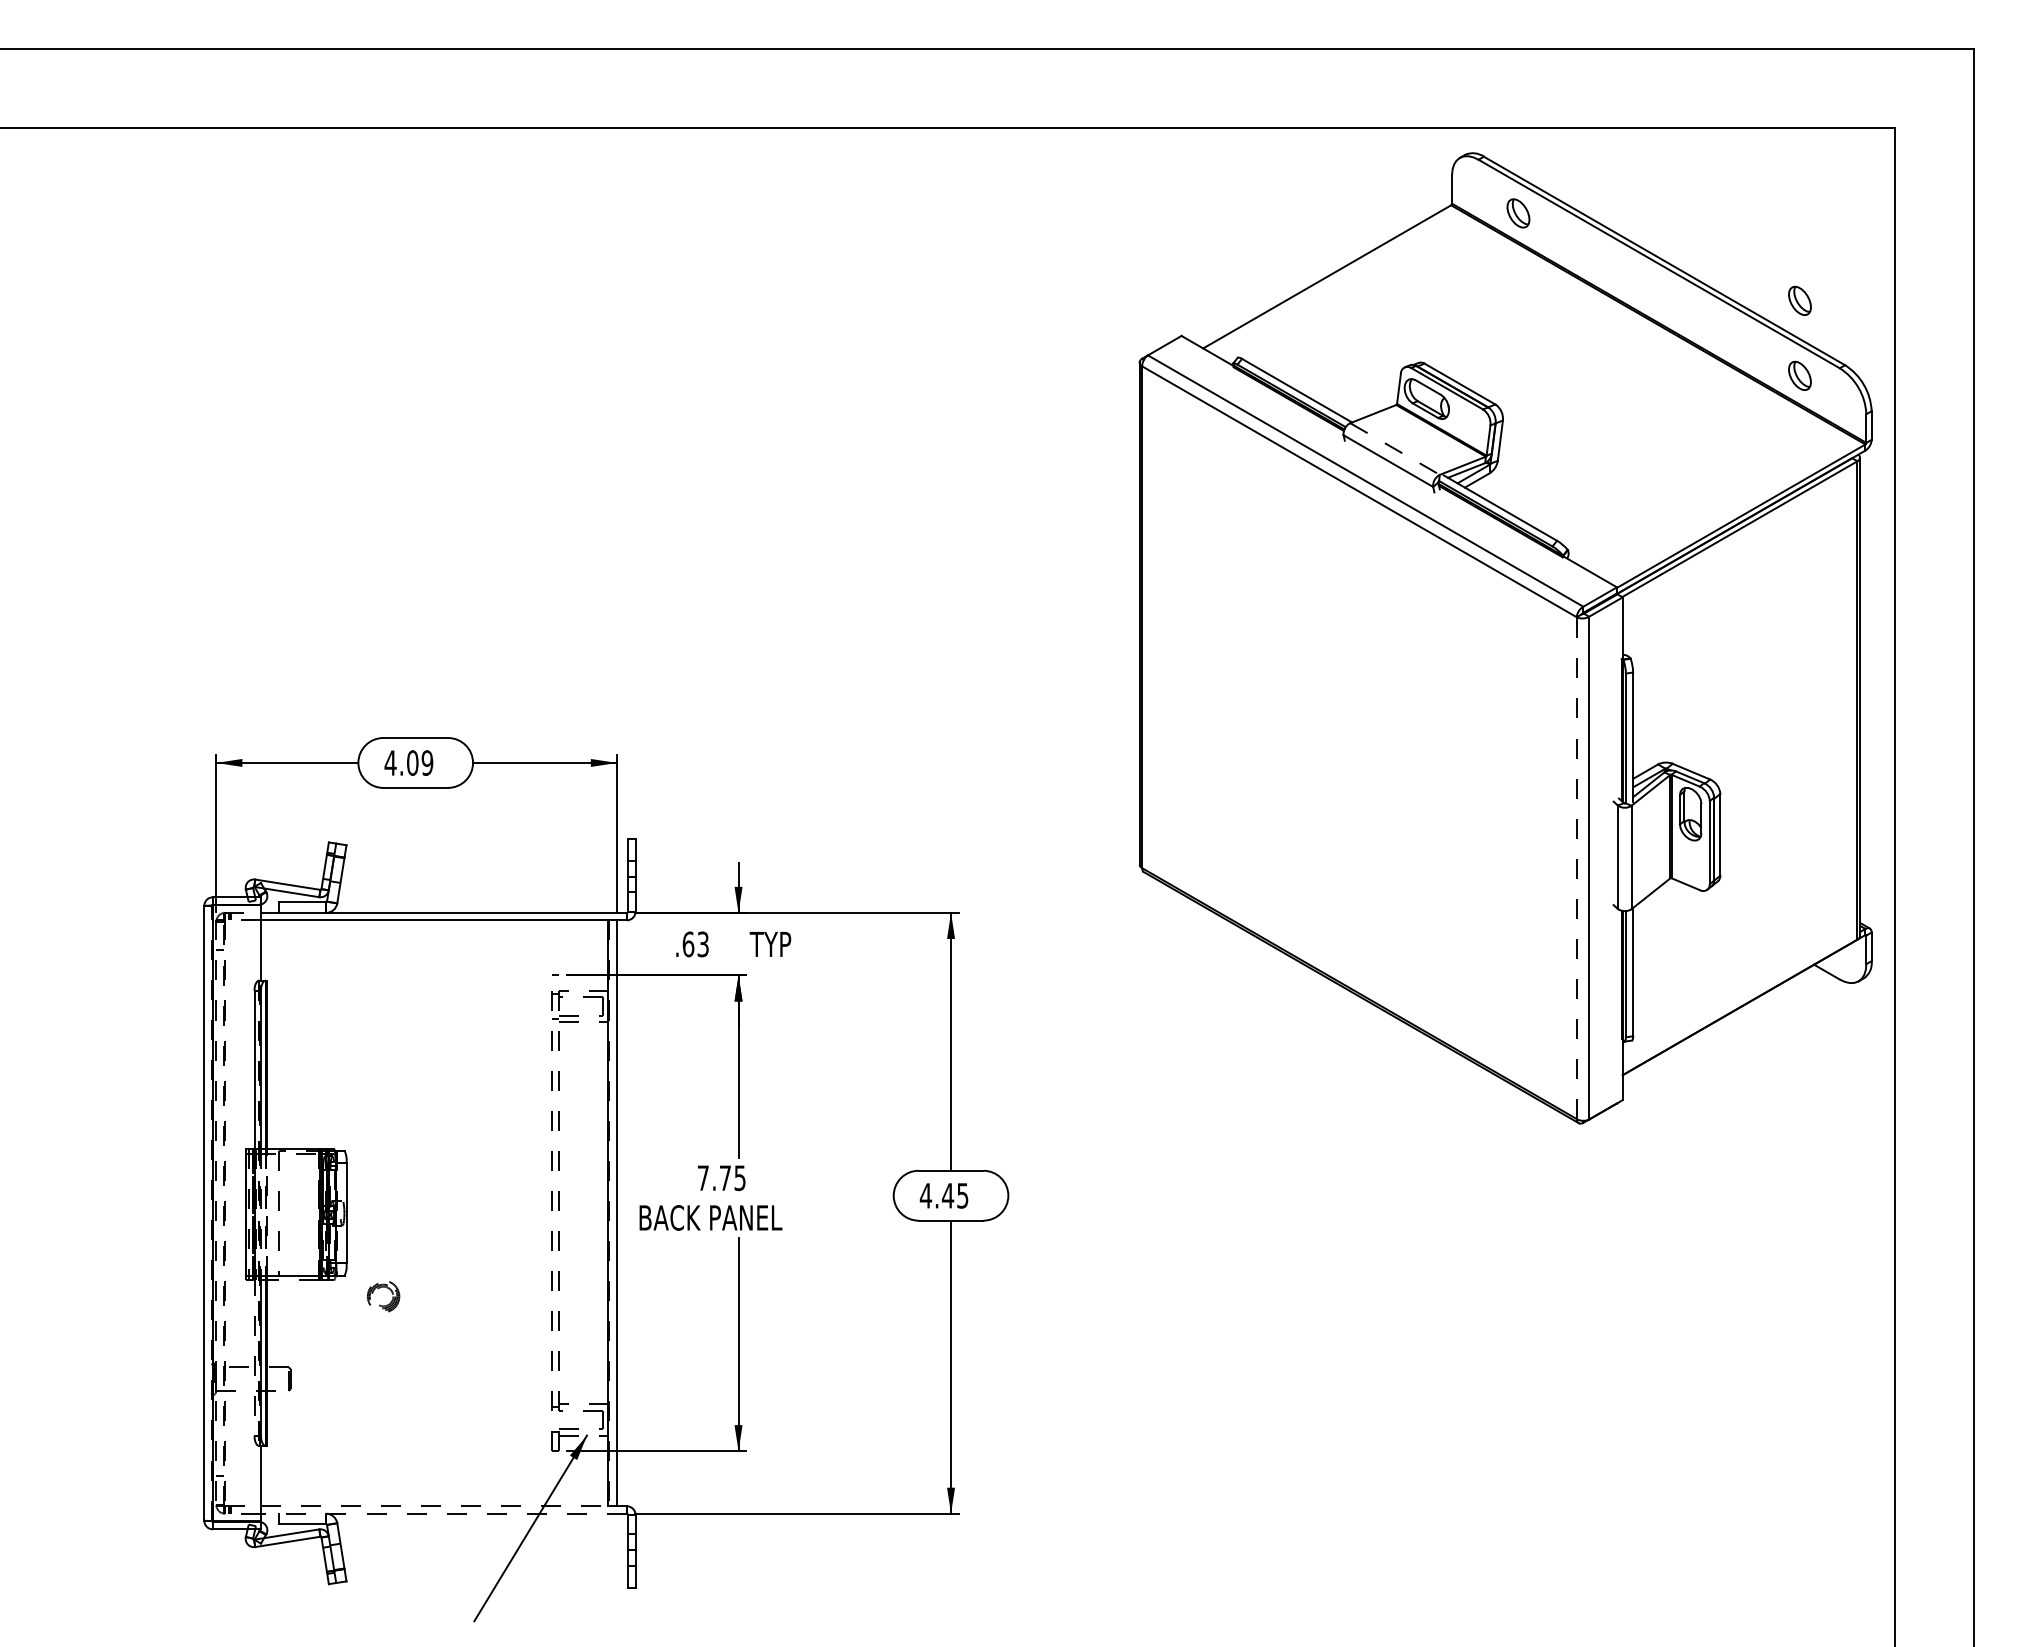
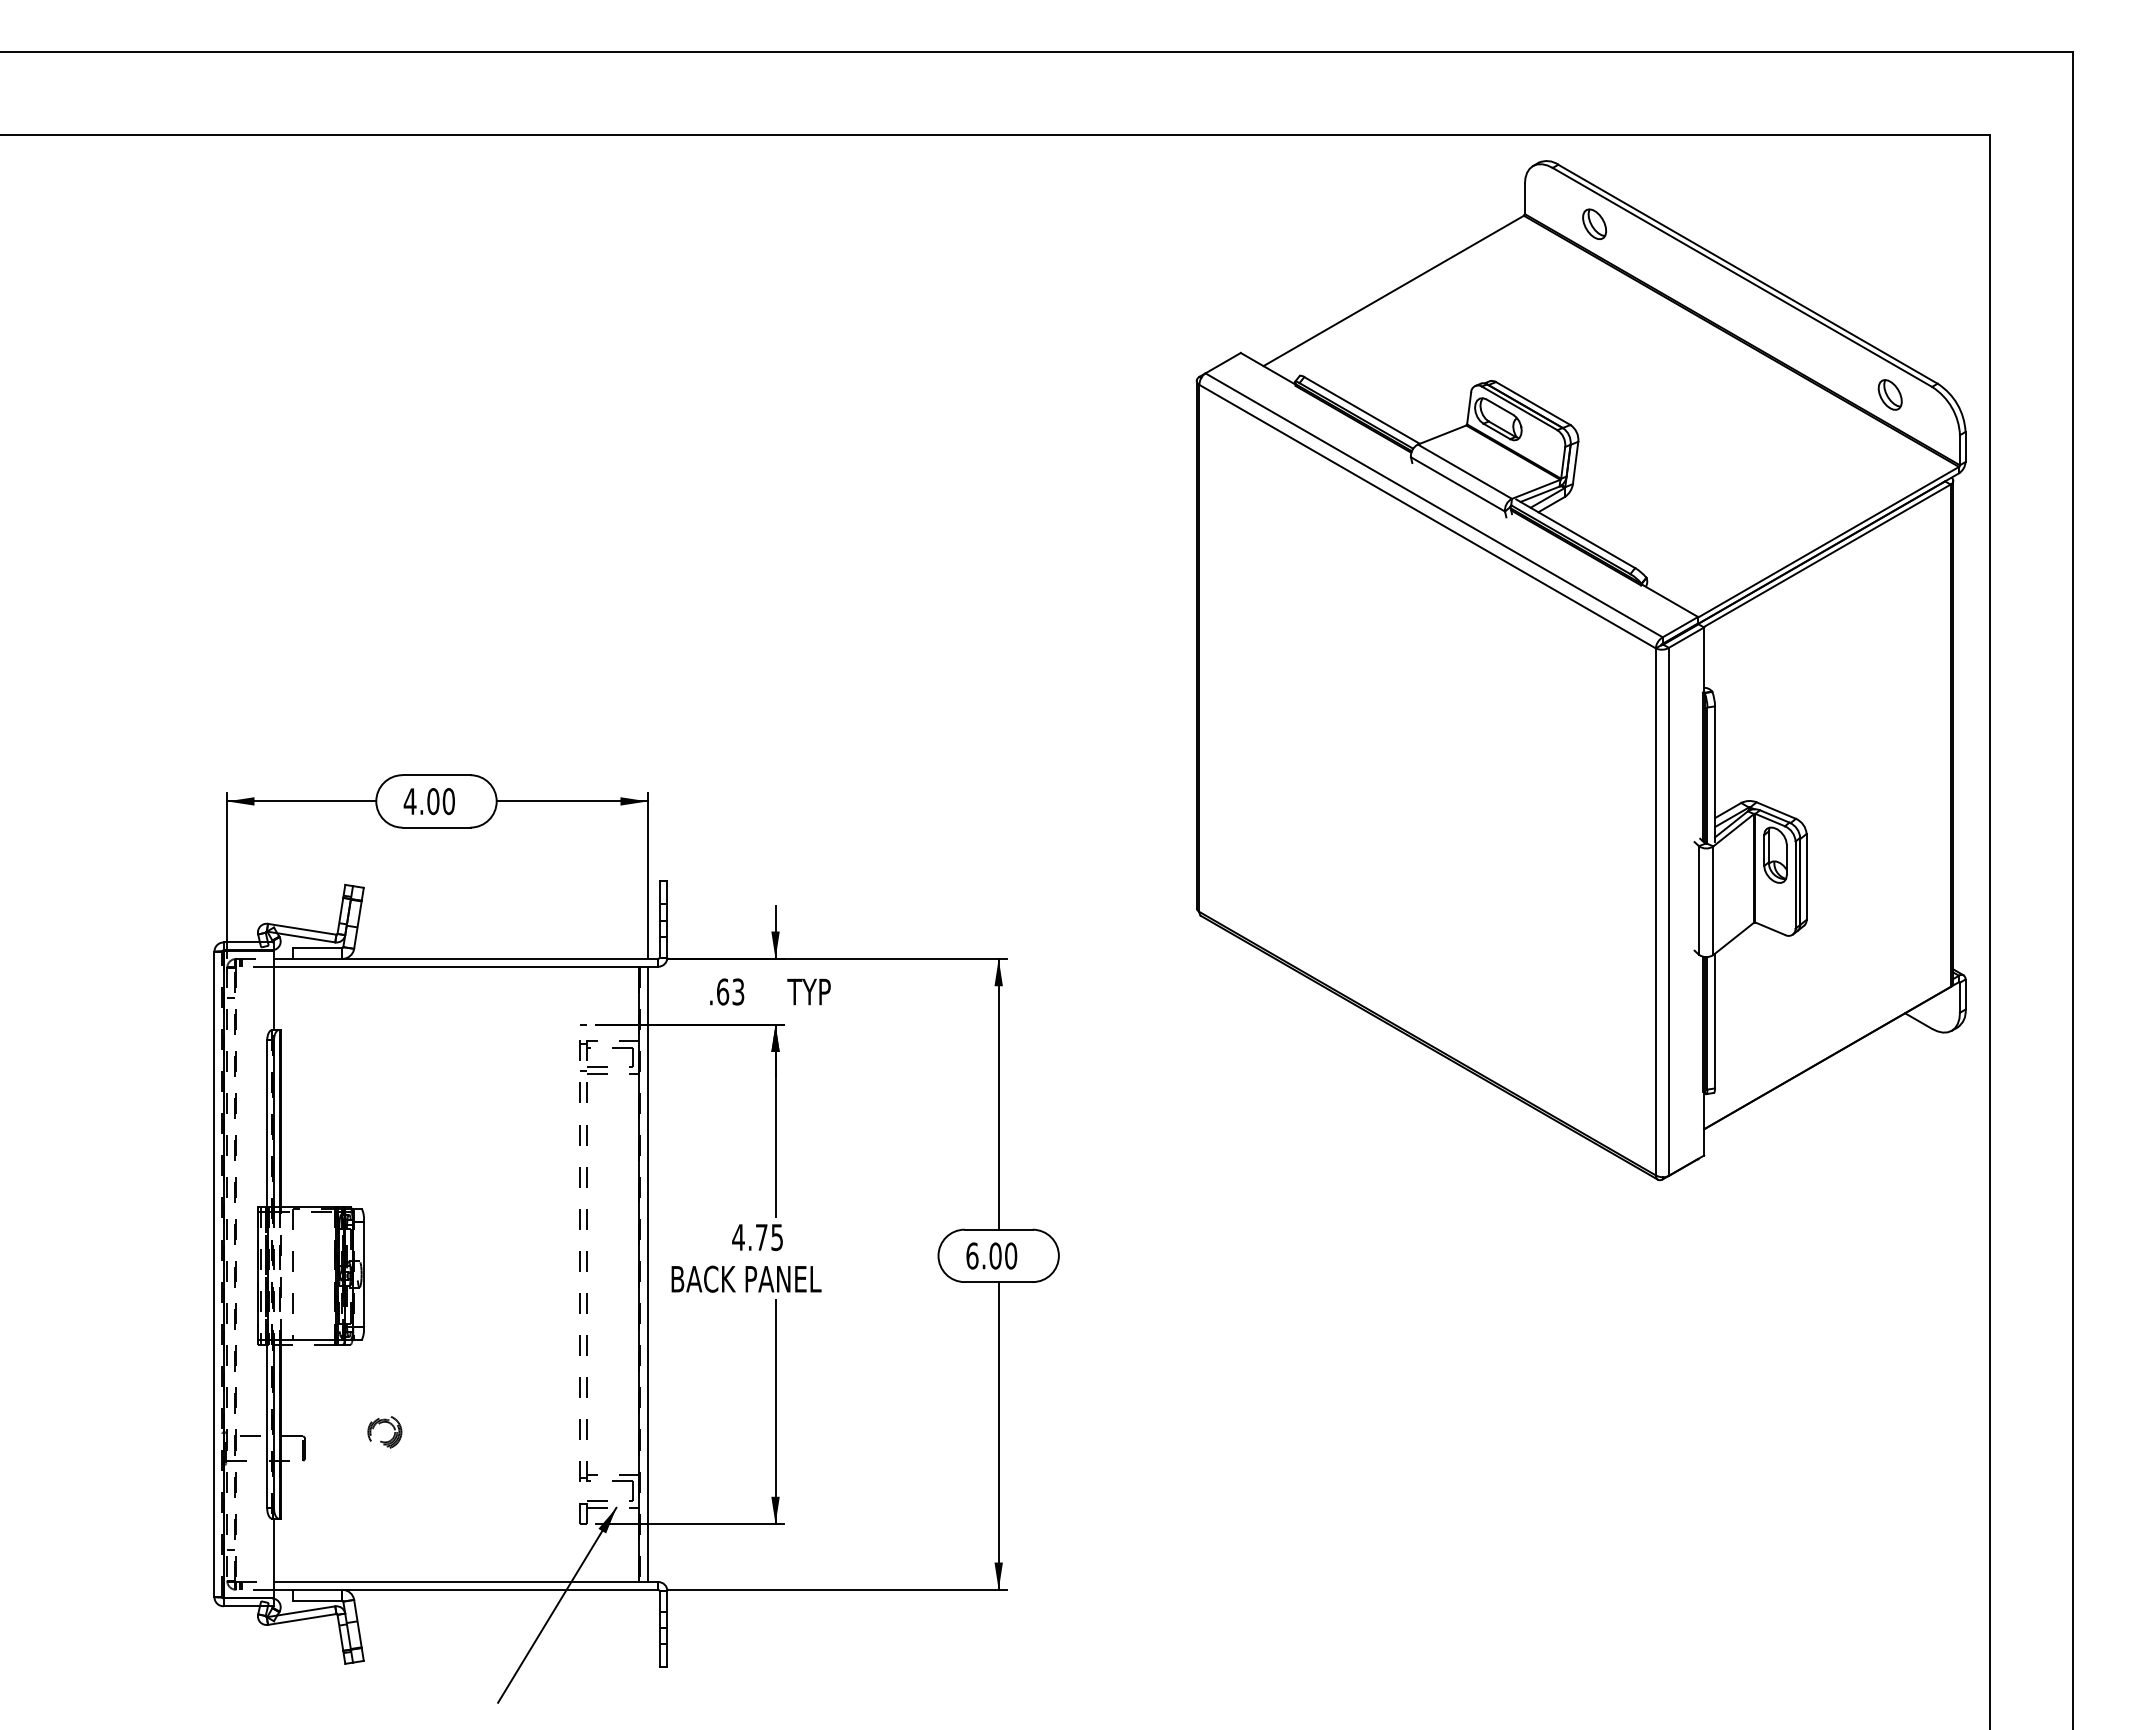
part: (1799, 300) -> (1889, 315), removed
line: (1395, 449) -> (1465, 472), dashed -> solid
text: (427, 762) -> (448, 800), 4.09 -> 4.00
line: (1576, 868) -> (1655, 912), dashed -> solid
text: (703, 1177) -> (738, 1236), 7.75 -> 4.75
text: (943, 1195) -> (990, 1255), 4.45 -> 6.00
part: (380, 1288) -> (381, 1423), moved
line: (254, 1356) -> (267, 1424), dashed -> solid
line: (434, 1506) -> (456, 1582), dashed -> solid
line: (443, 1513) -> (465, 1589), dashed -> solid

